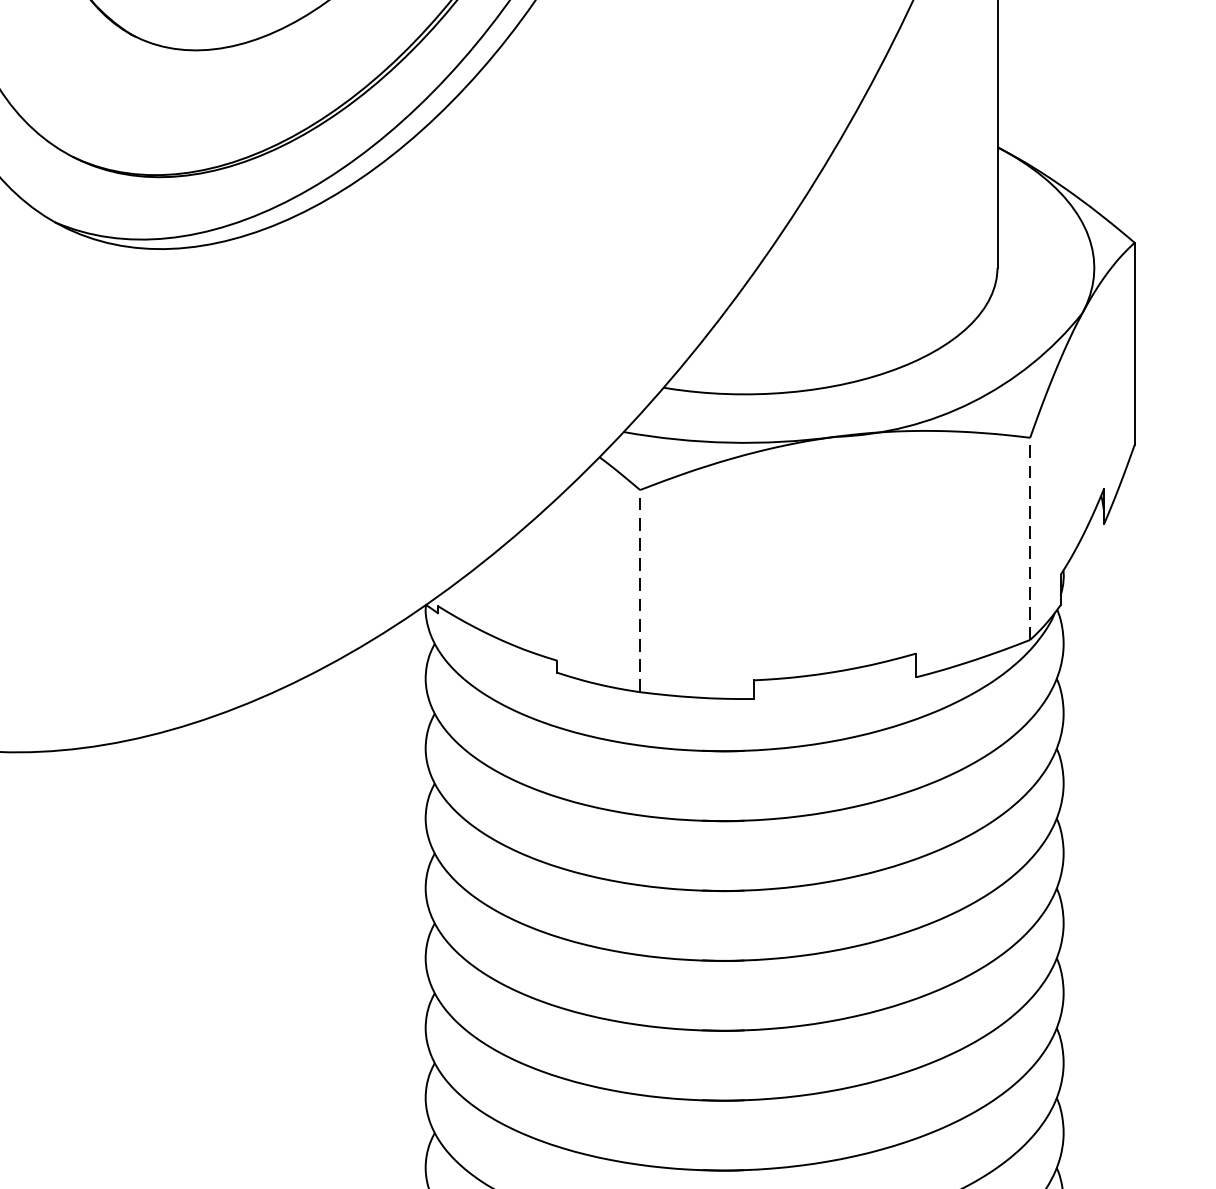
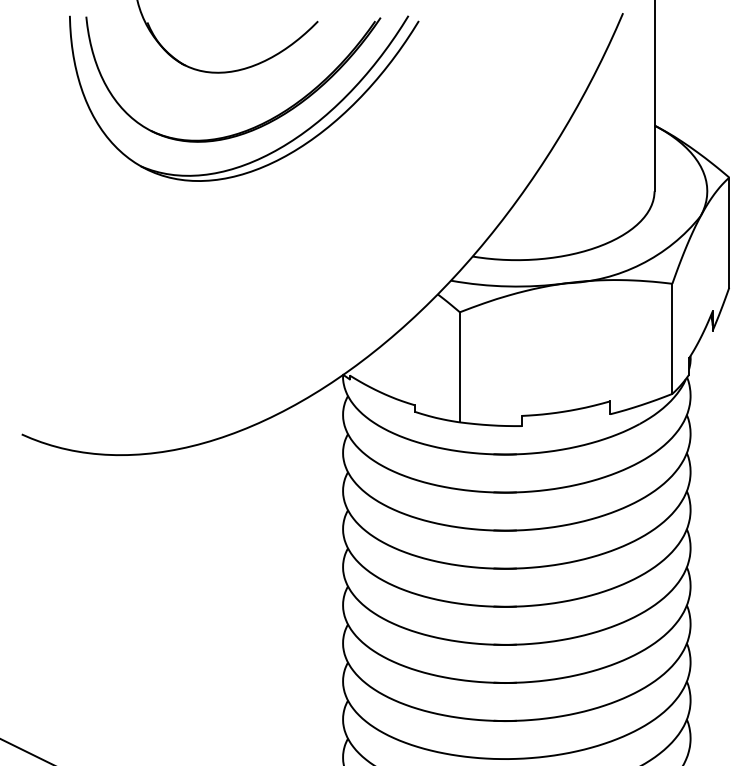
line: (1030, 538) -> (672, 338), dashed -> solid
line: (639, 589) -> (459, 366), dashed -> solid

